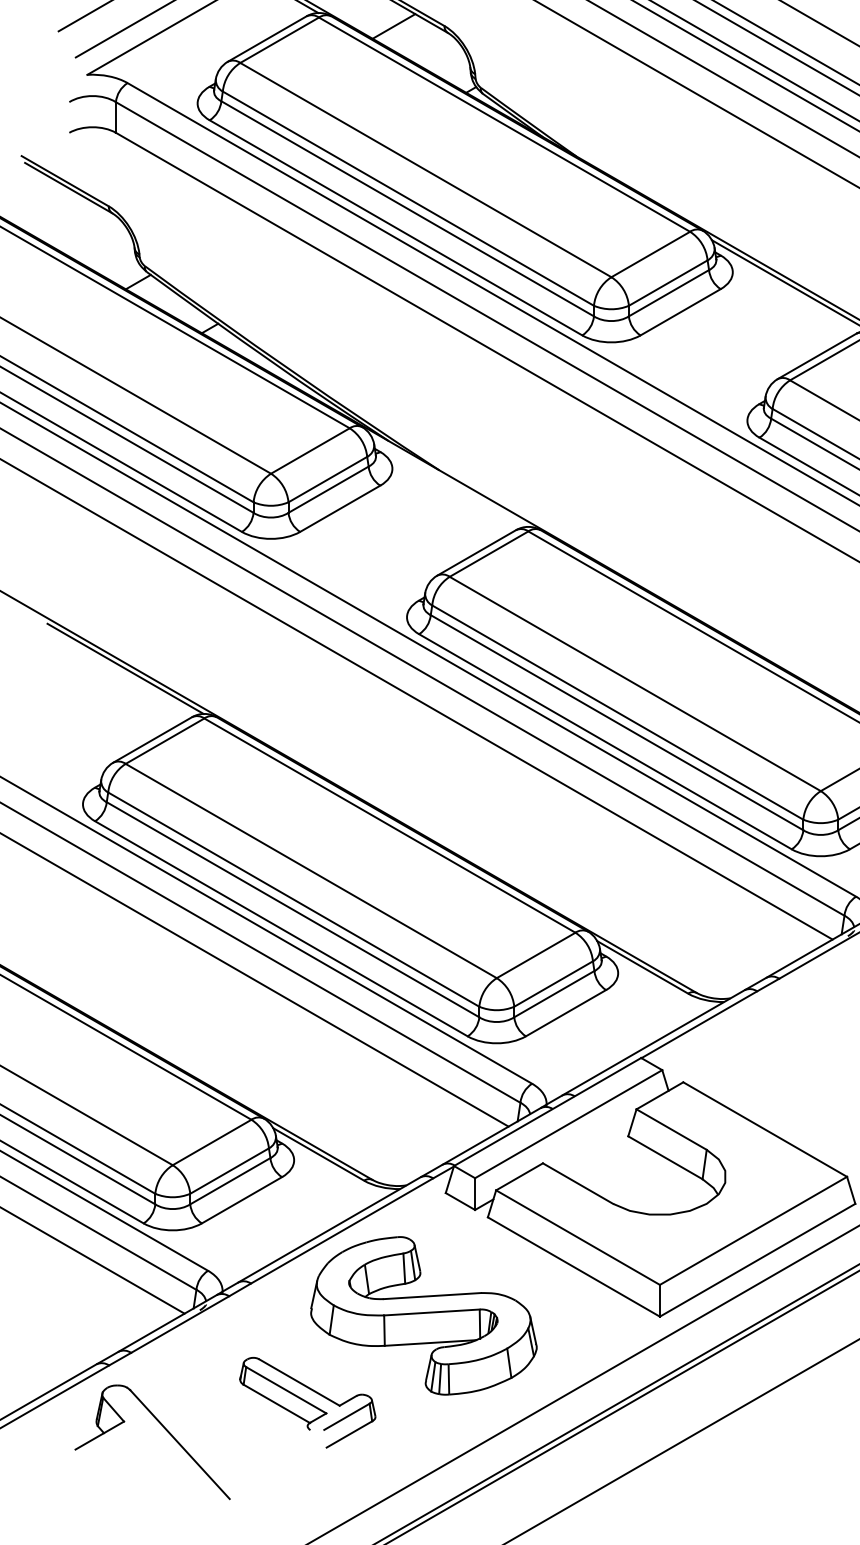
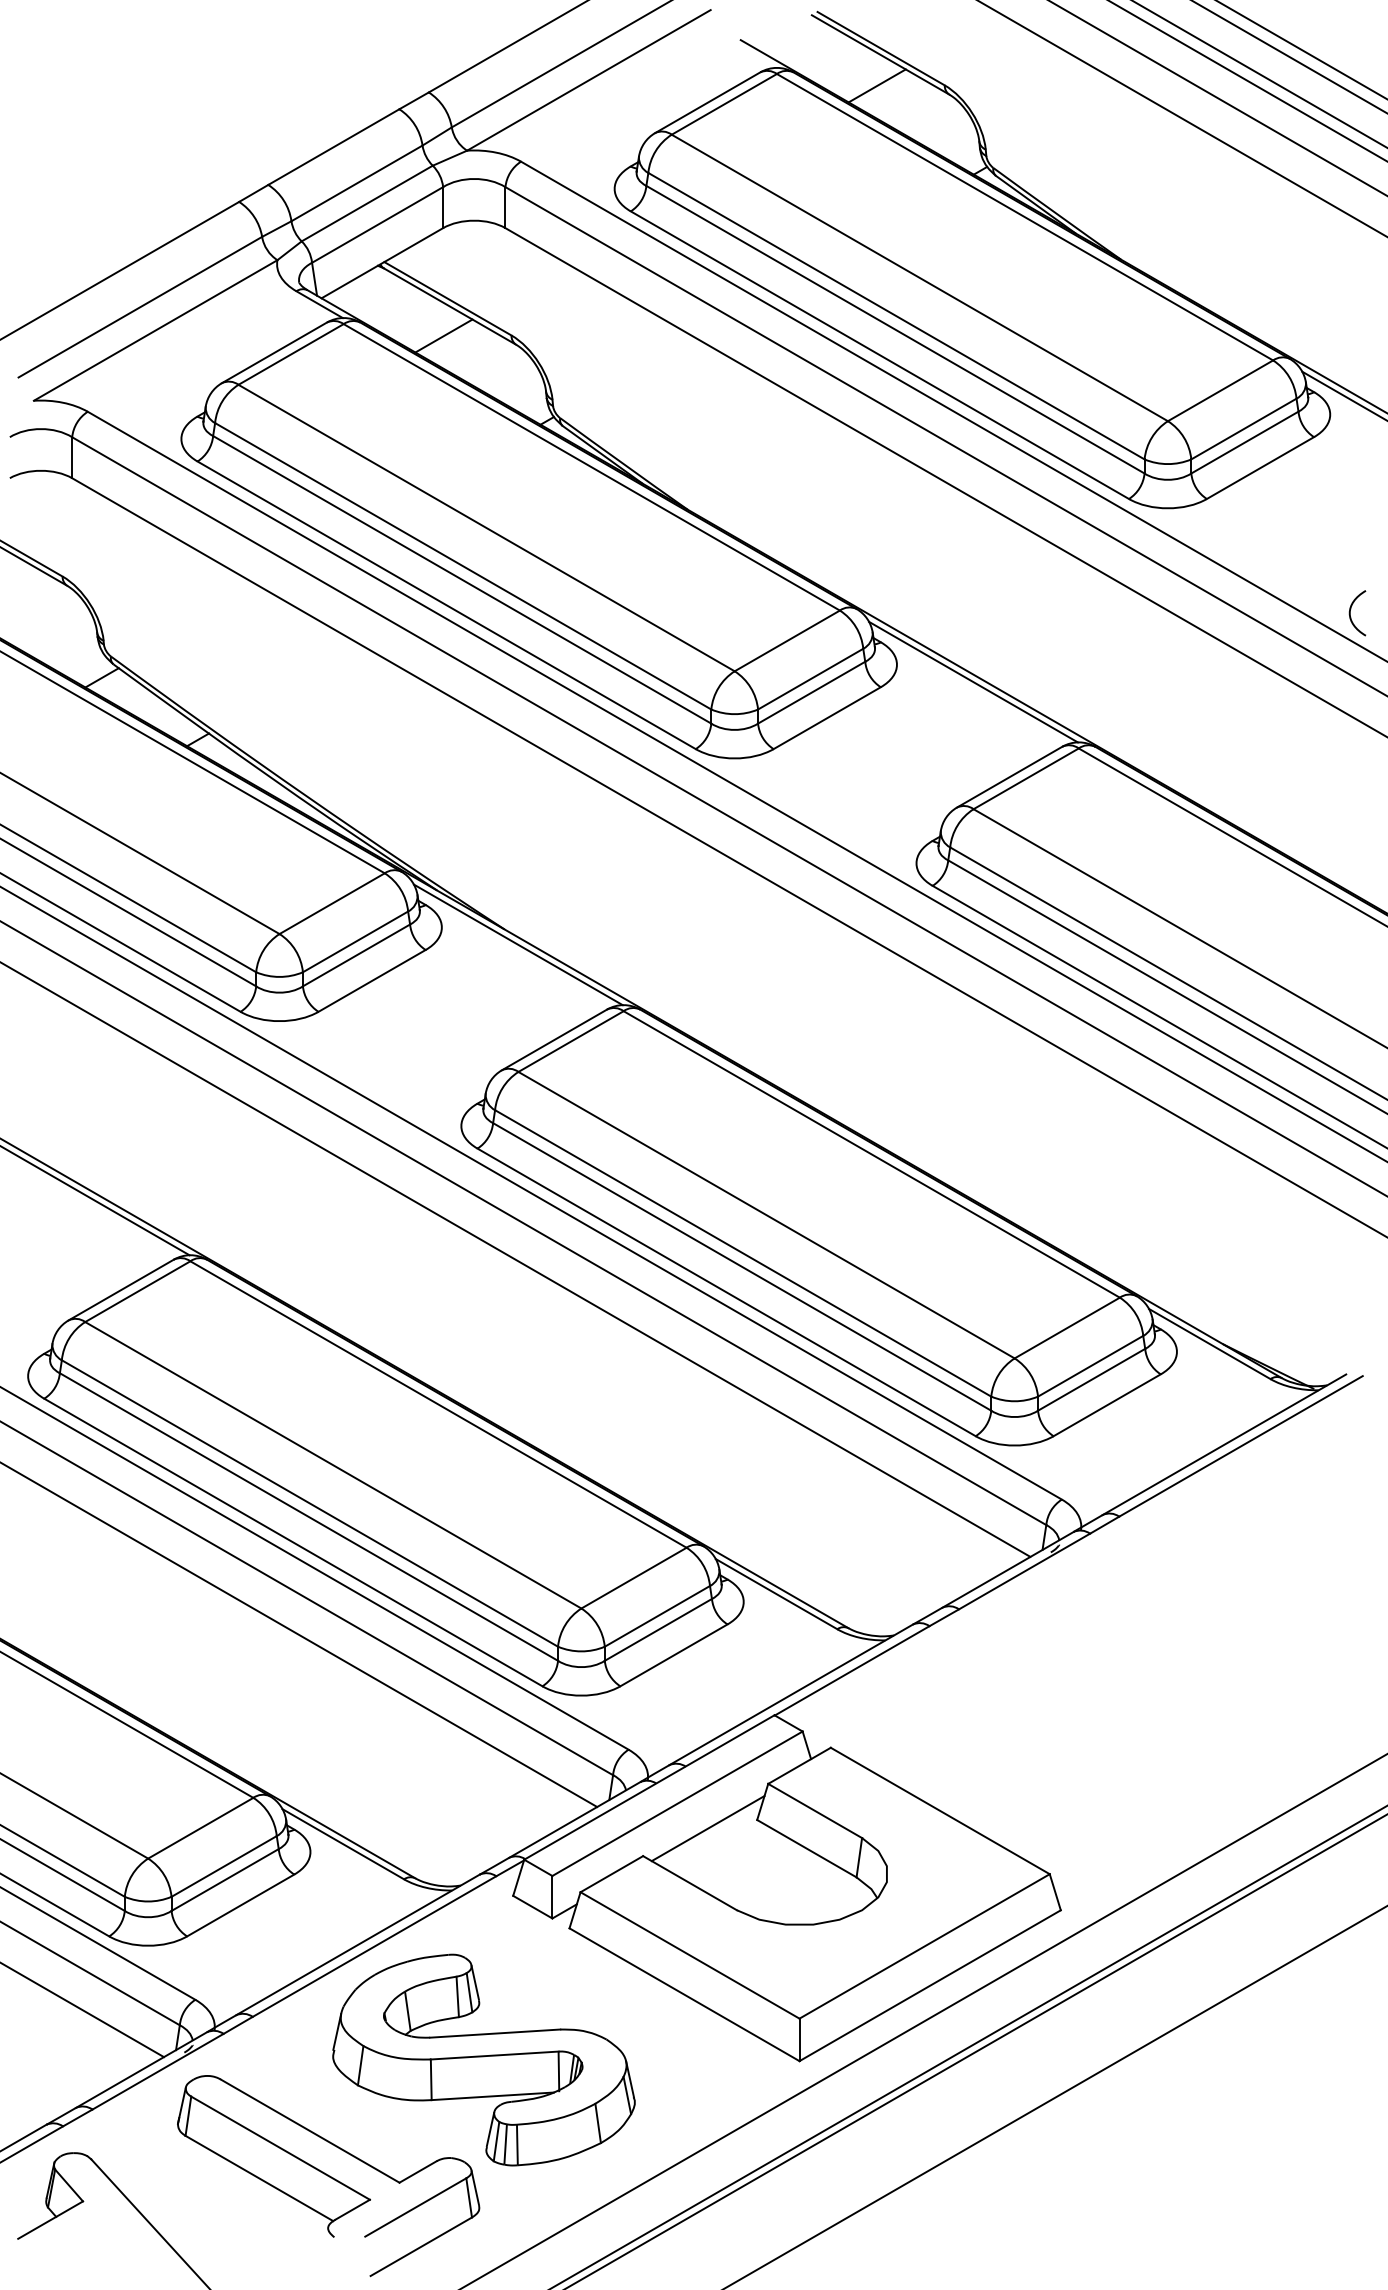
line: (448, 481) -> (517, 944), added
line: (591, 1142) -> (707, 1828), added
part: (307, 1402) -> (328, 2176), size x1.67

